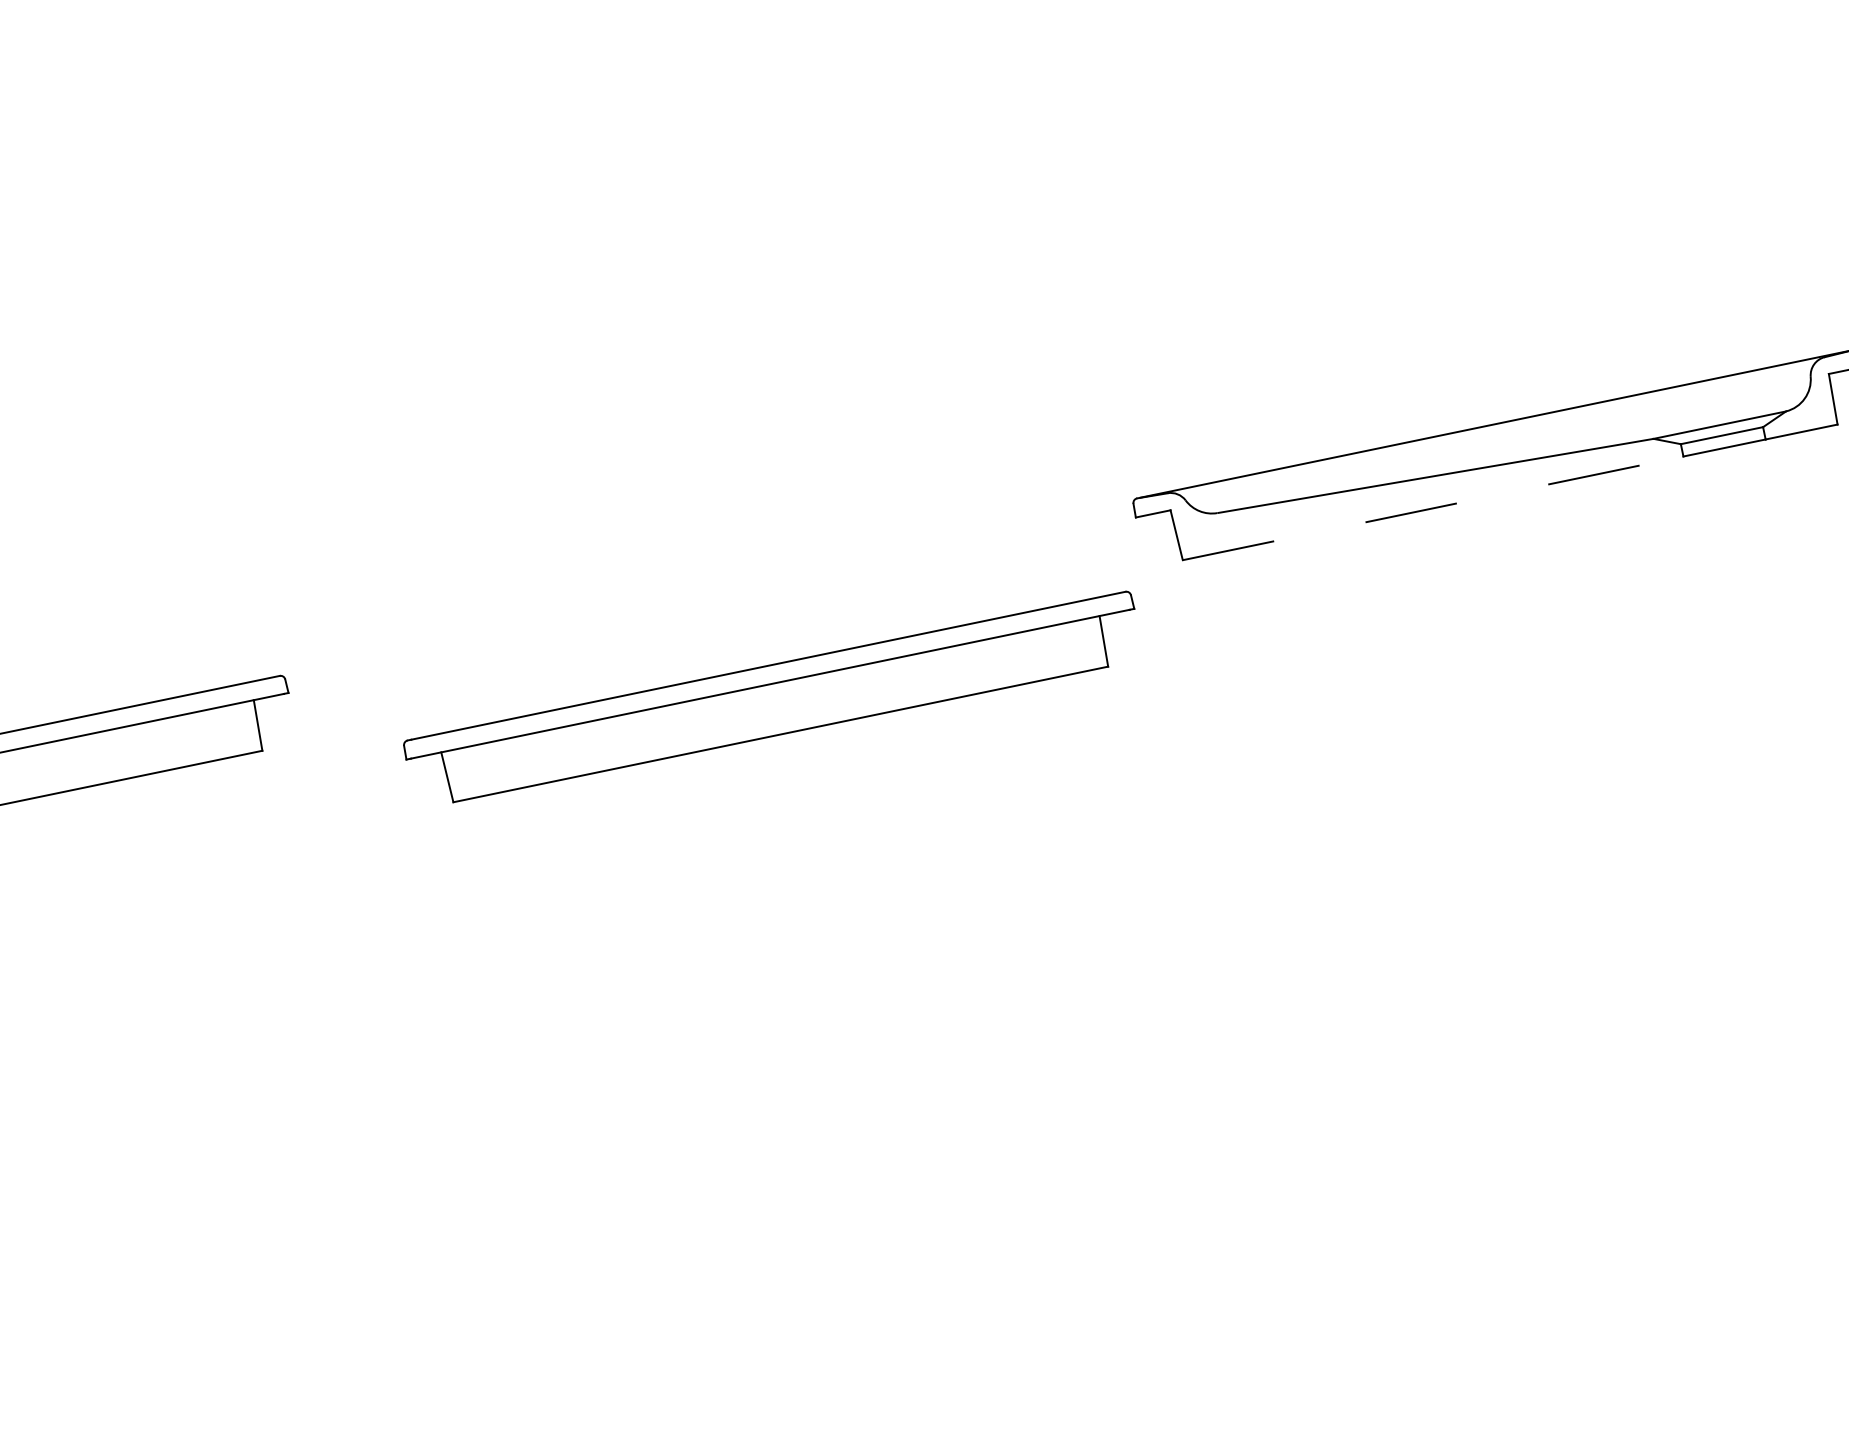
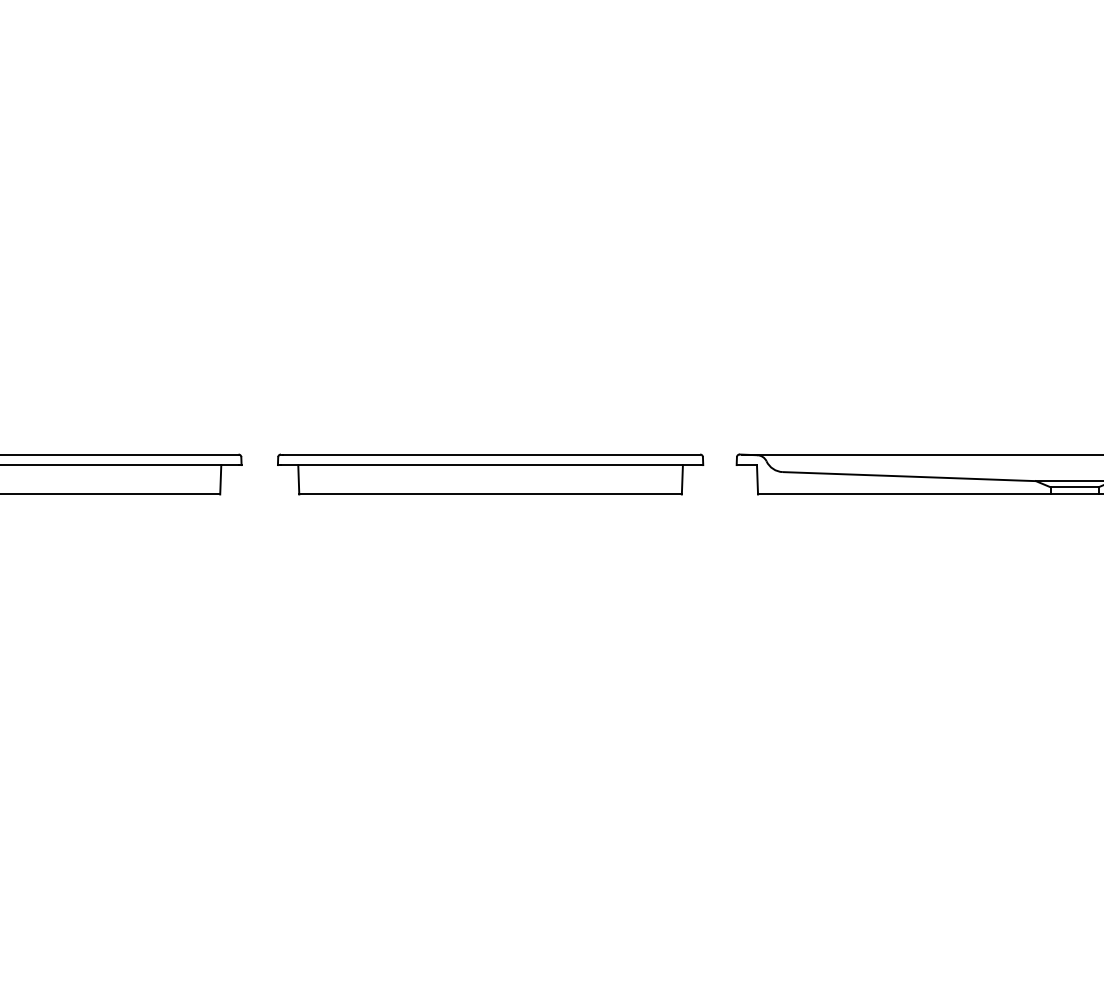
line: (1433, 508) -> (904, 494), dashed -> solid
part: (773, 700) -> (490, 474), moved

